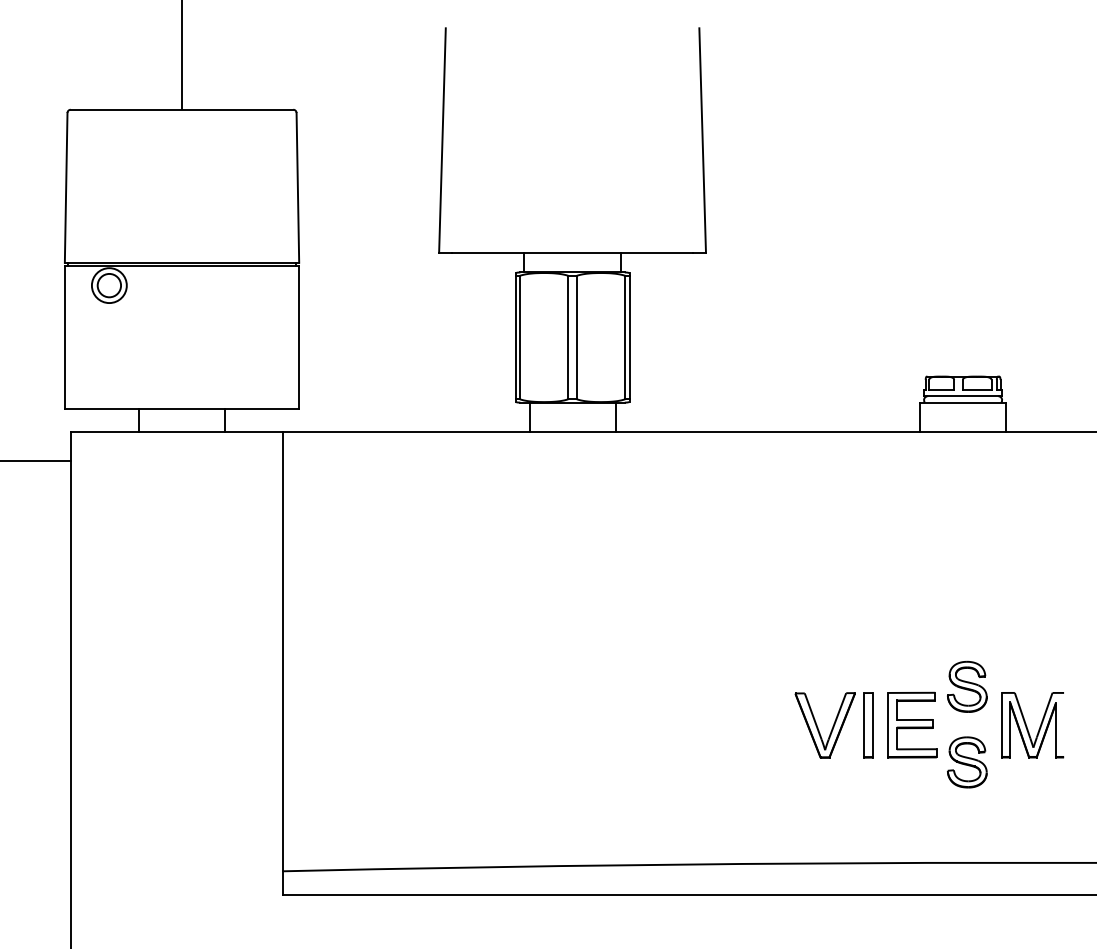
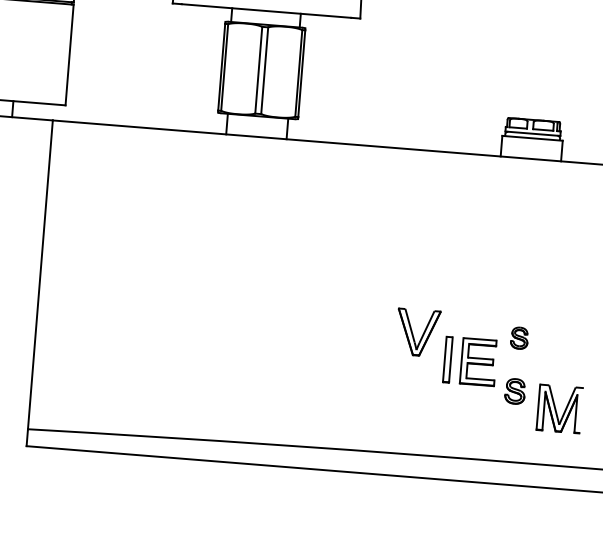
part: (967, 686) -> (519, 338), size x0.6
part: (1032, 725) -> (559, 409), moved
part: (818, 727) -> (413, 333), moved
part: (967, 762) -> (515, 391), size x0.7

